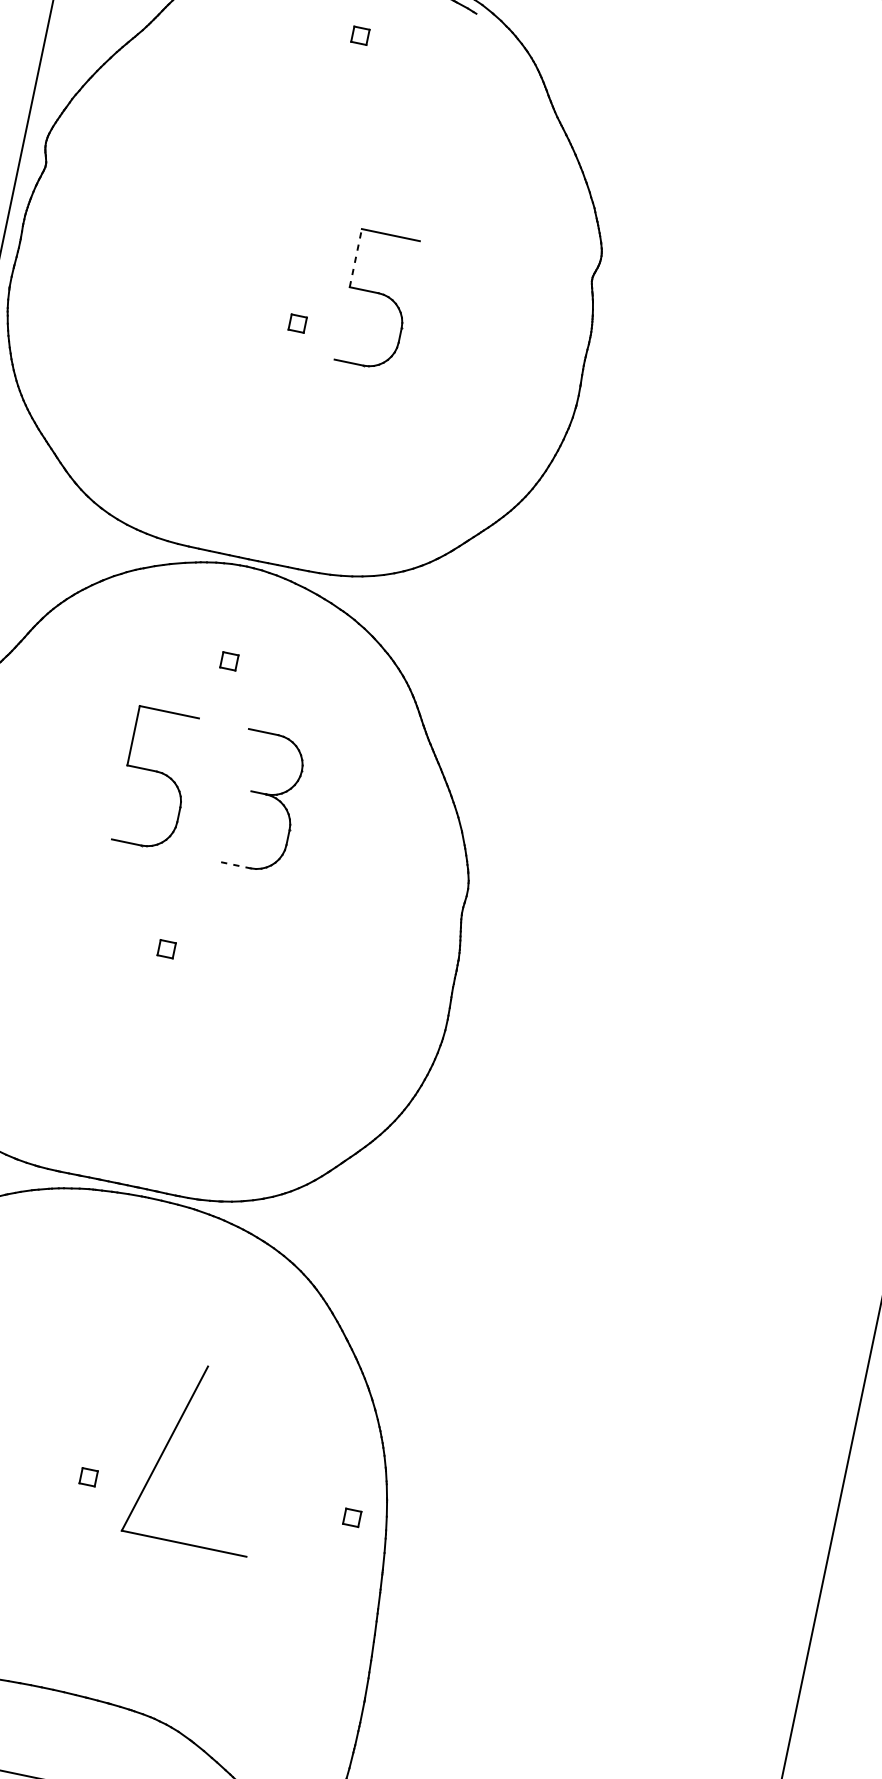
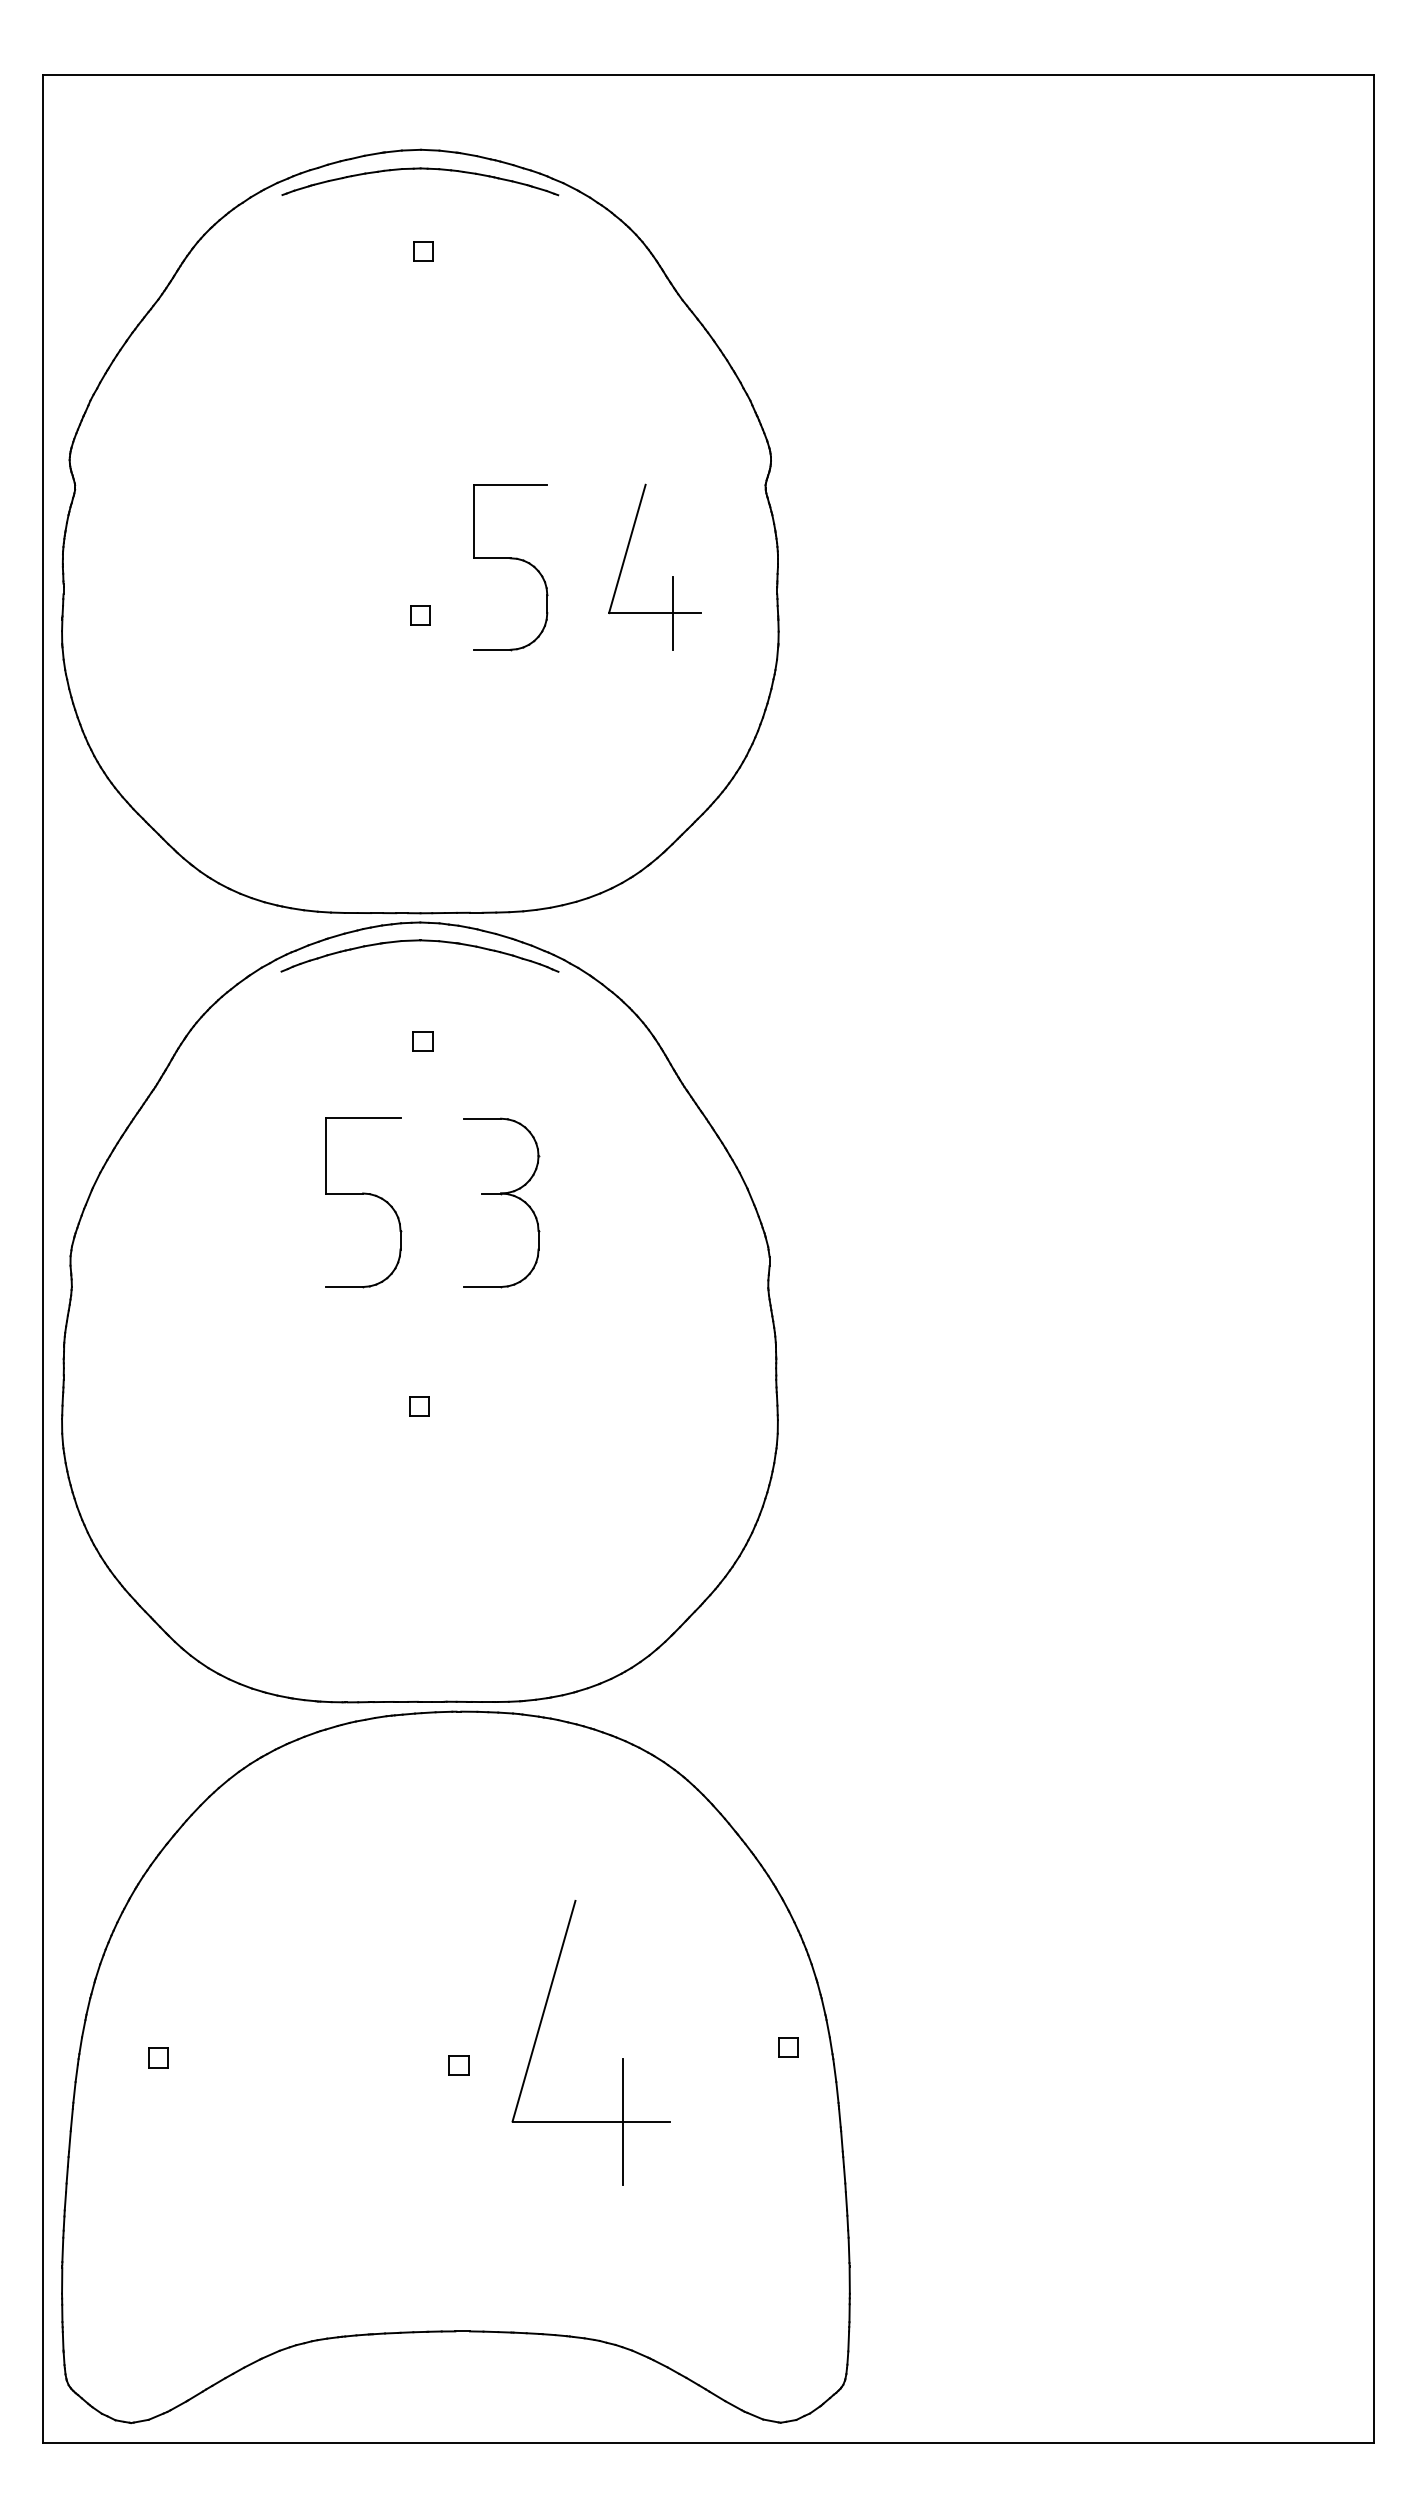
line: (356, 258) -> (474, 521), dashed -> solid
part: (503, 334) -> (672, 576), added
part: (243, 581) -> (419, 941), added
line: (235, 865) -> (482, 1287), dashed -> solid
line: (208, 1548) -> (622, 2121), added

